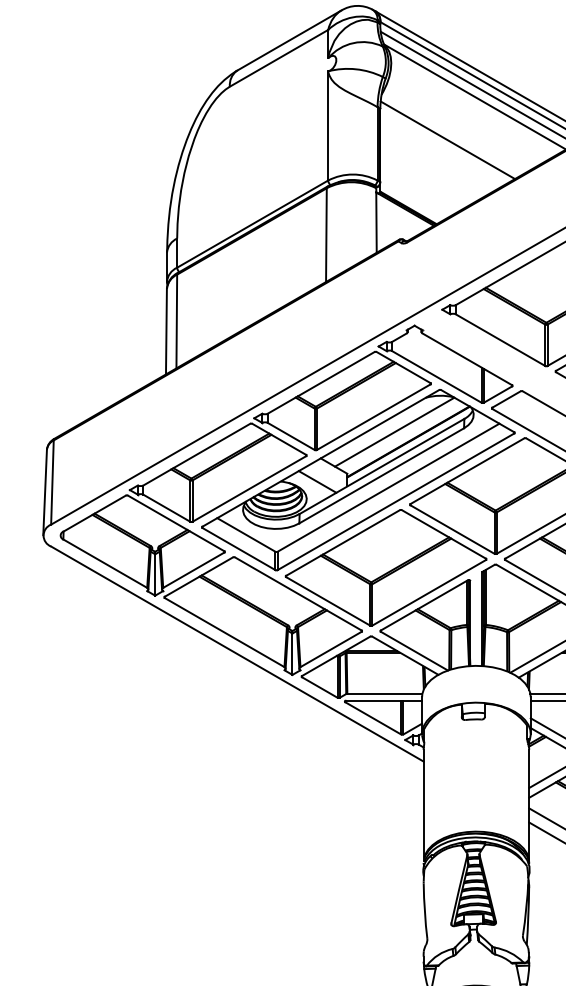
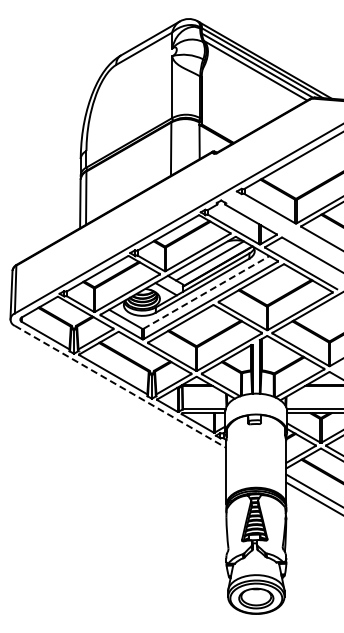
line: (446, 140) -> (239, 95), removed
line: (388, 487) -> (206, 292), solid -> dashed
line: (238, 655) -> (121, 387), solid -> dashed

